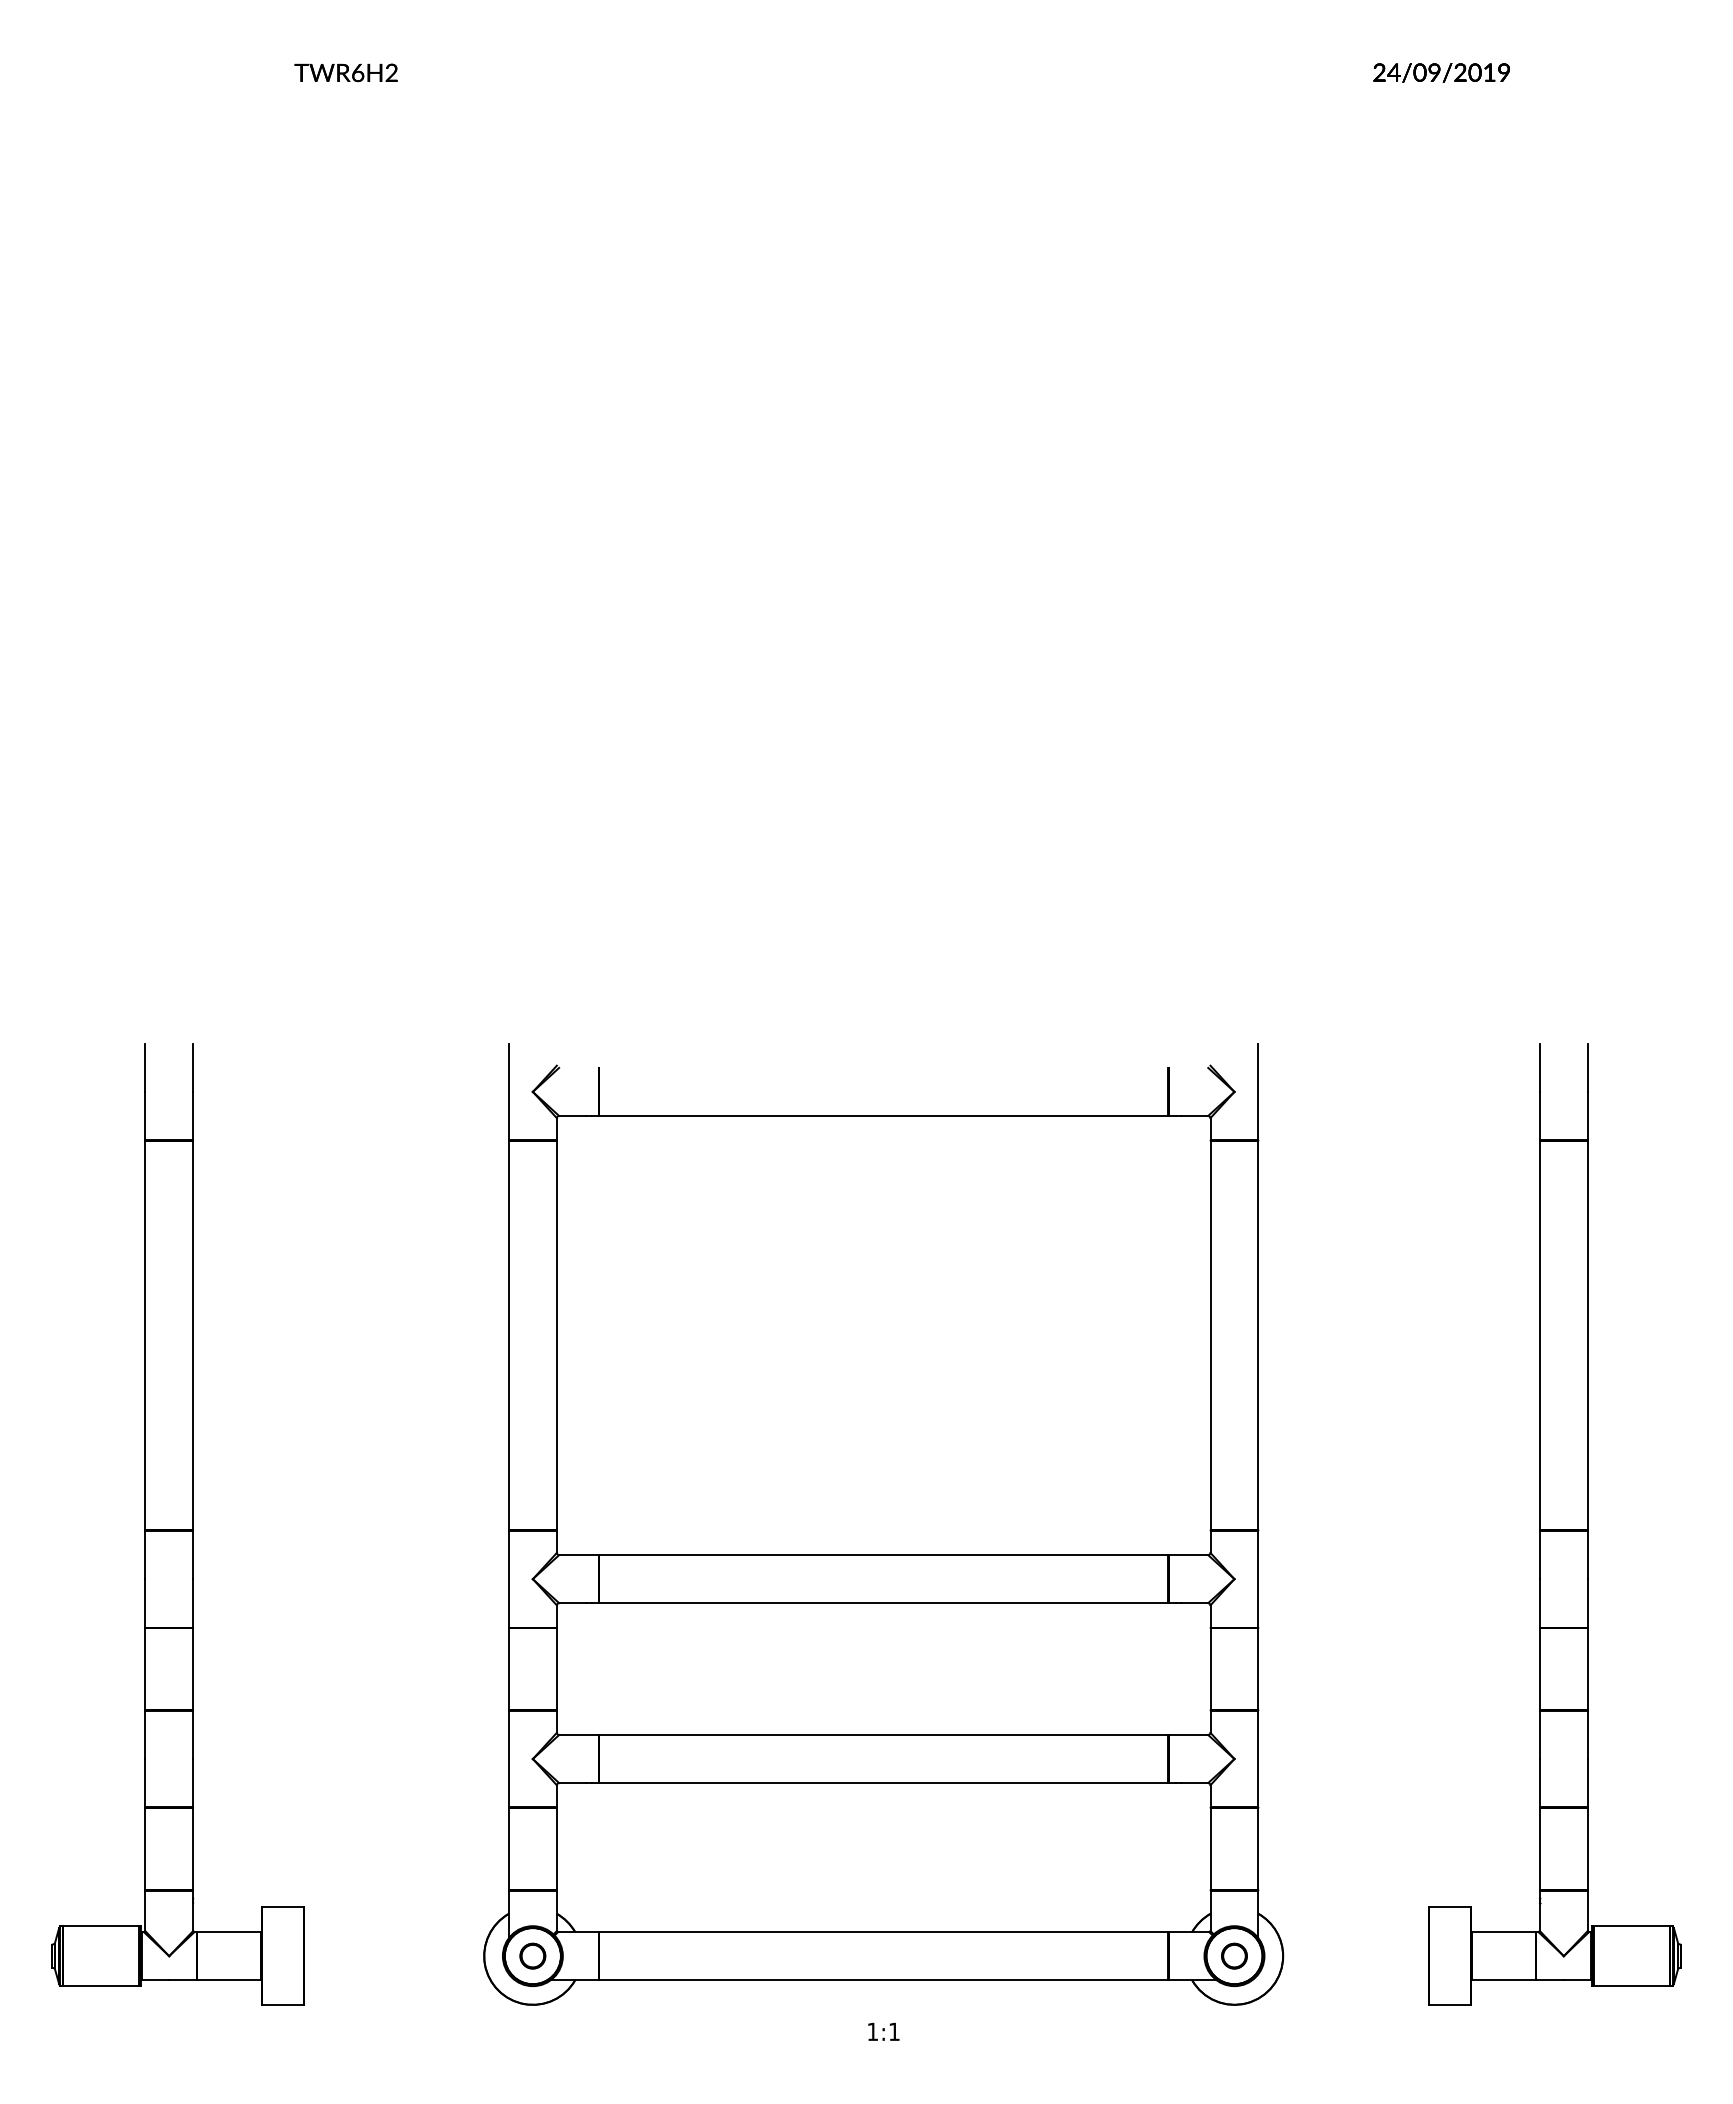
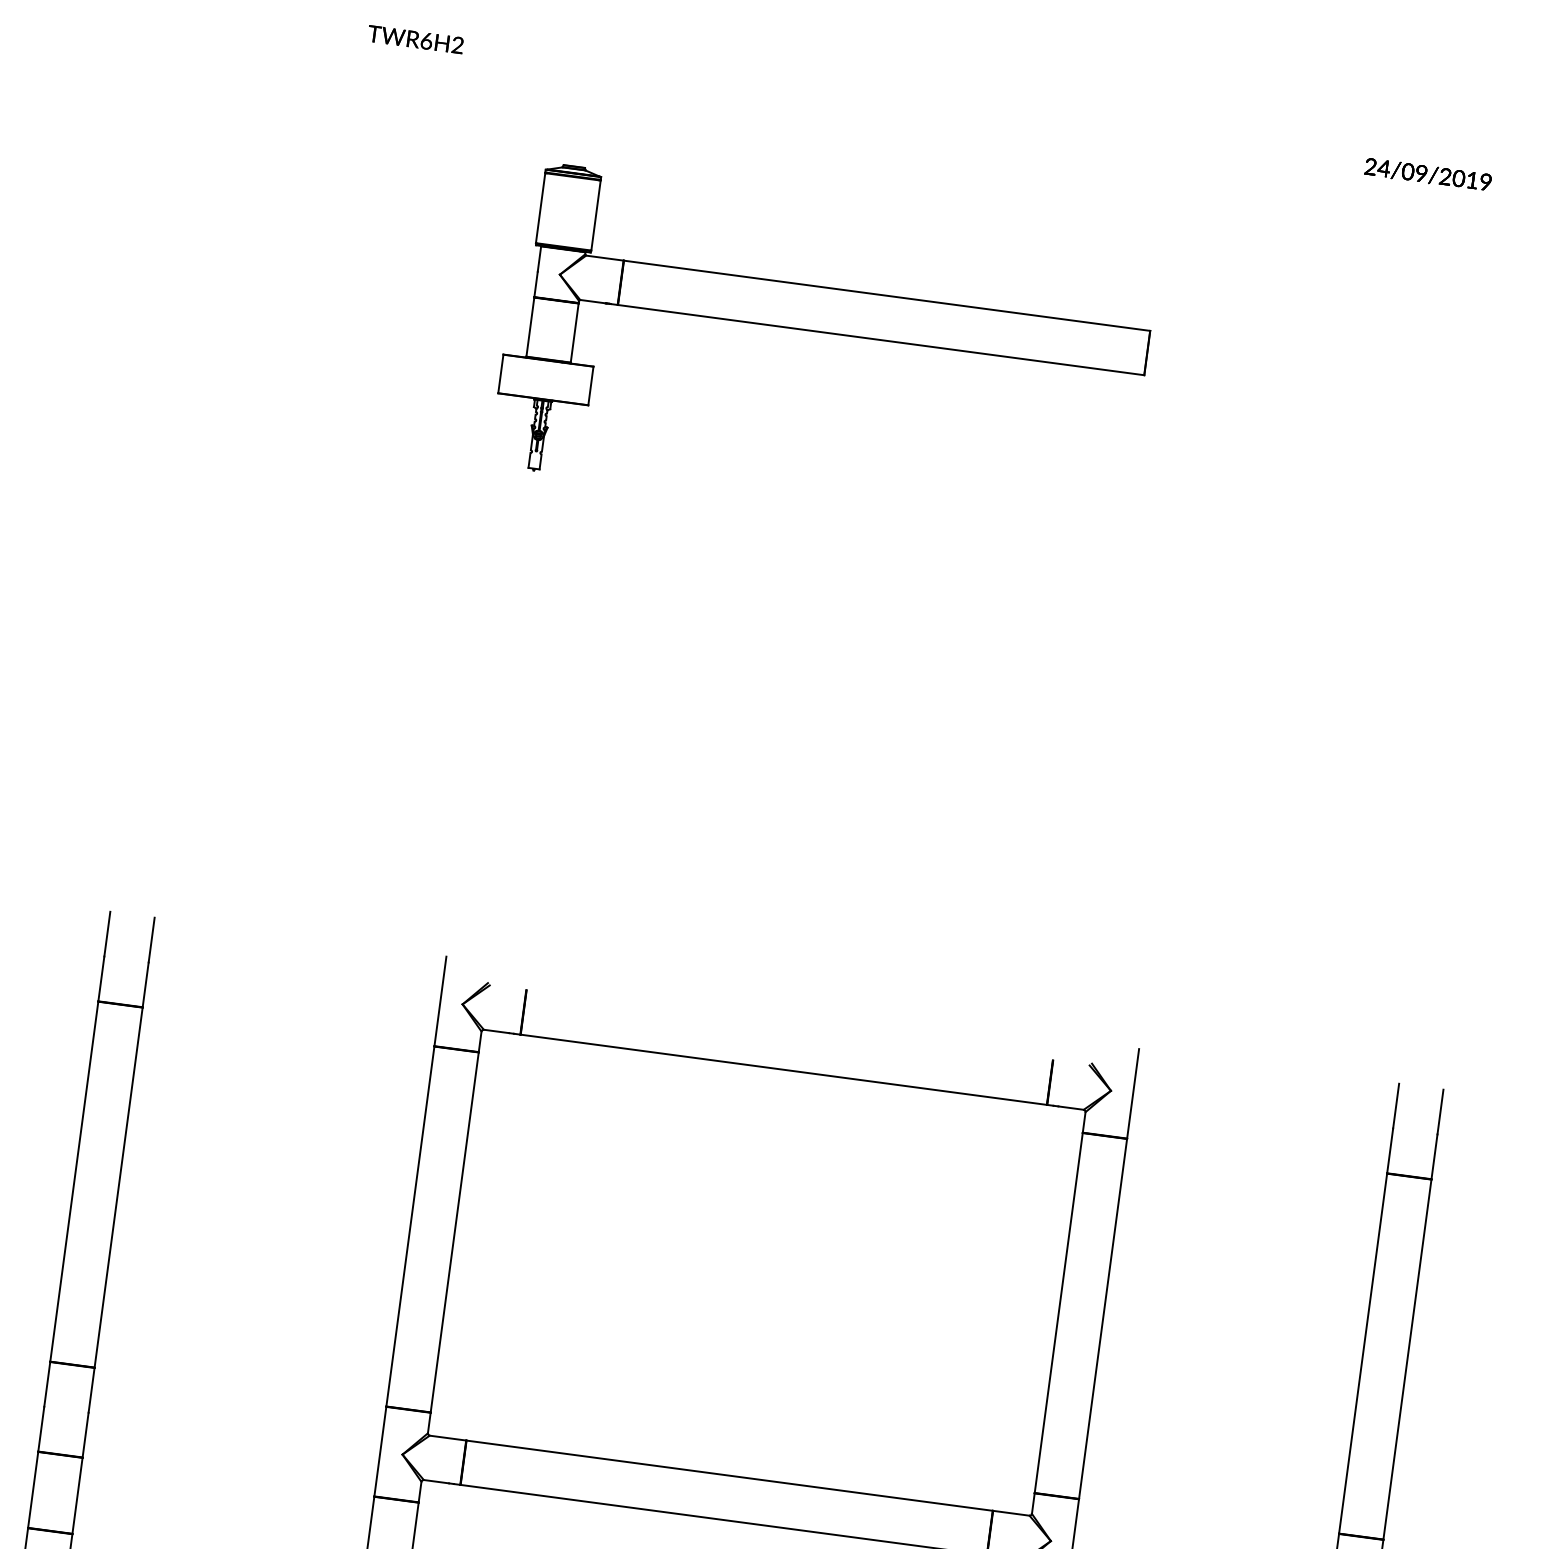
part: (826, 326) -> (828, 333), added

